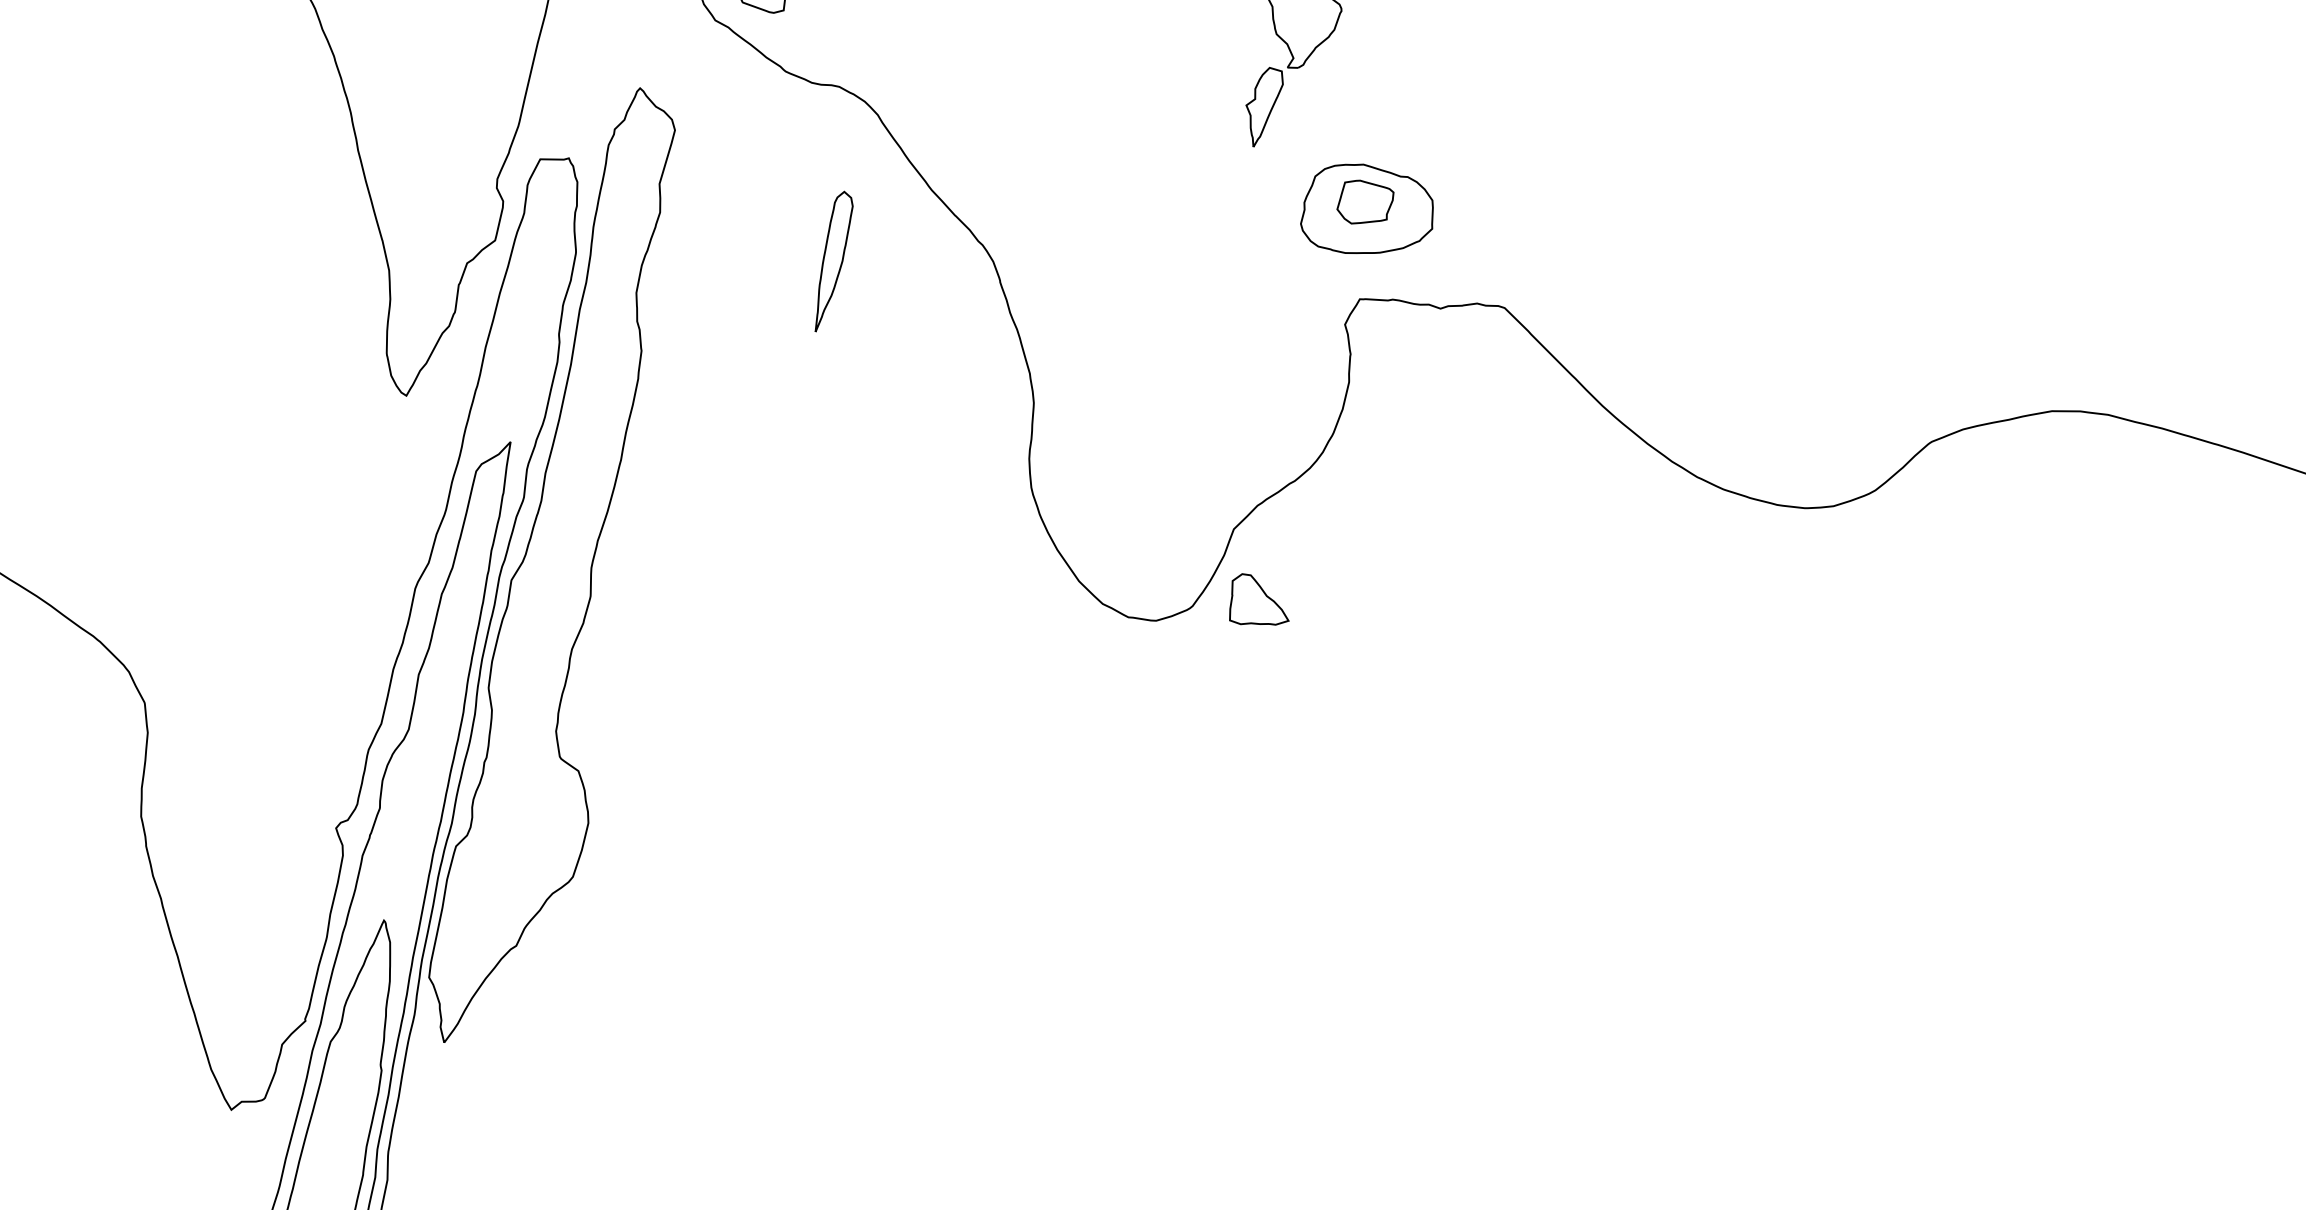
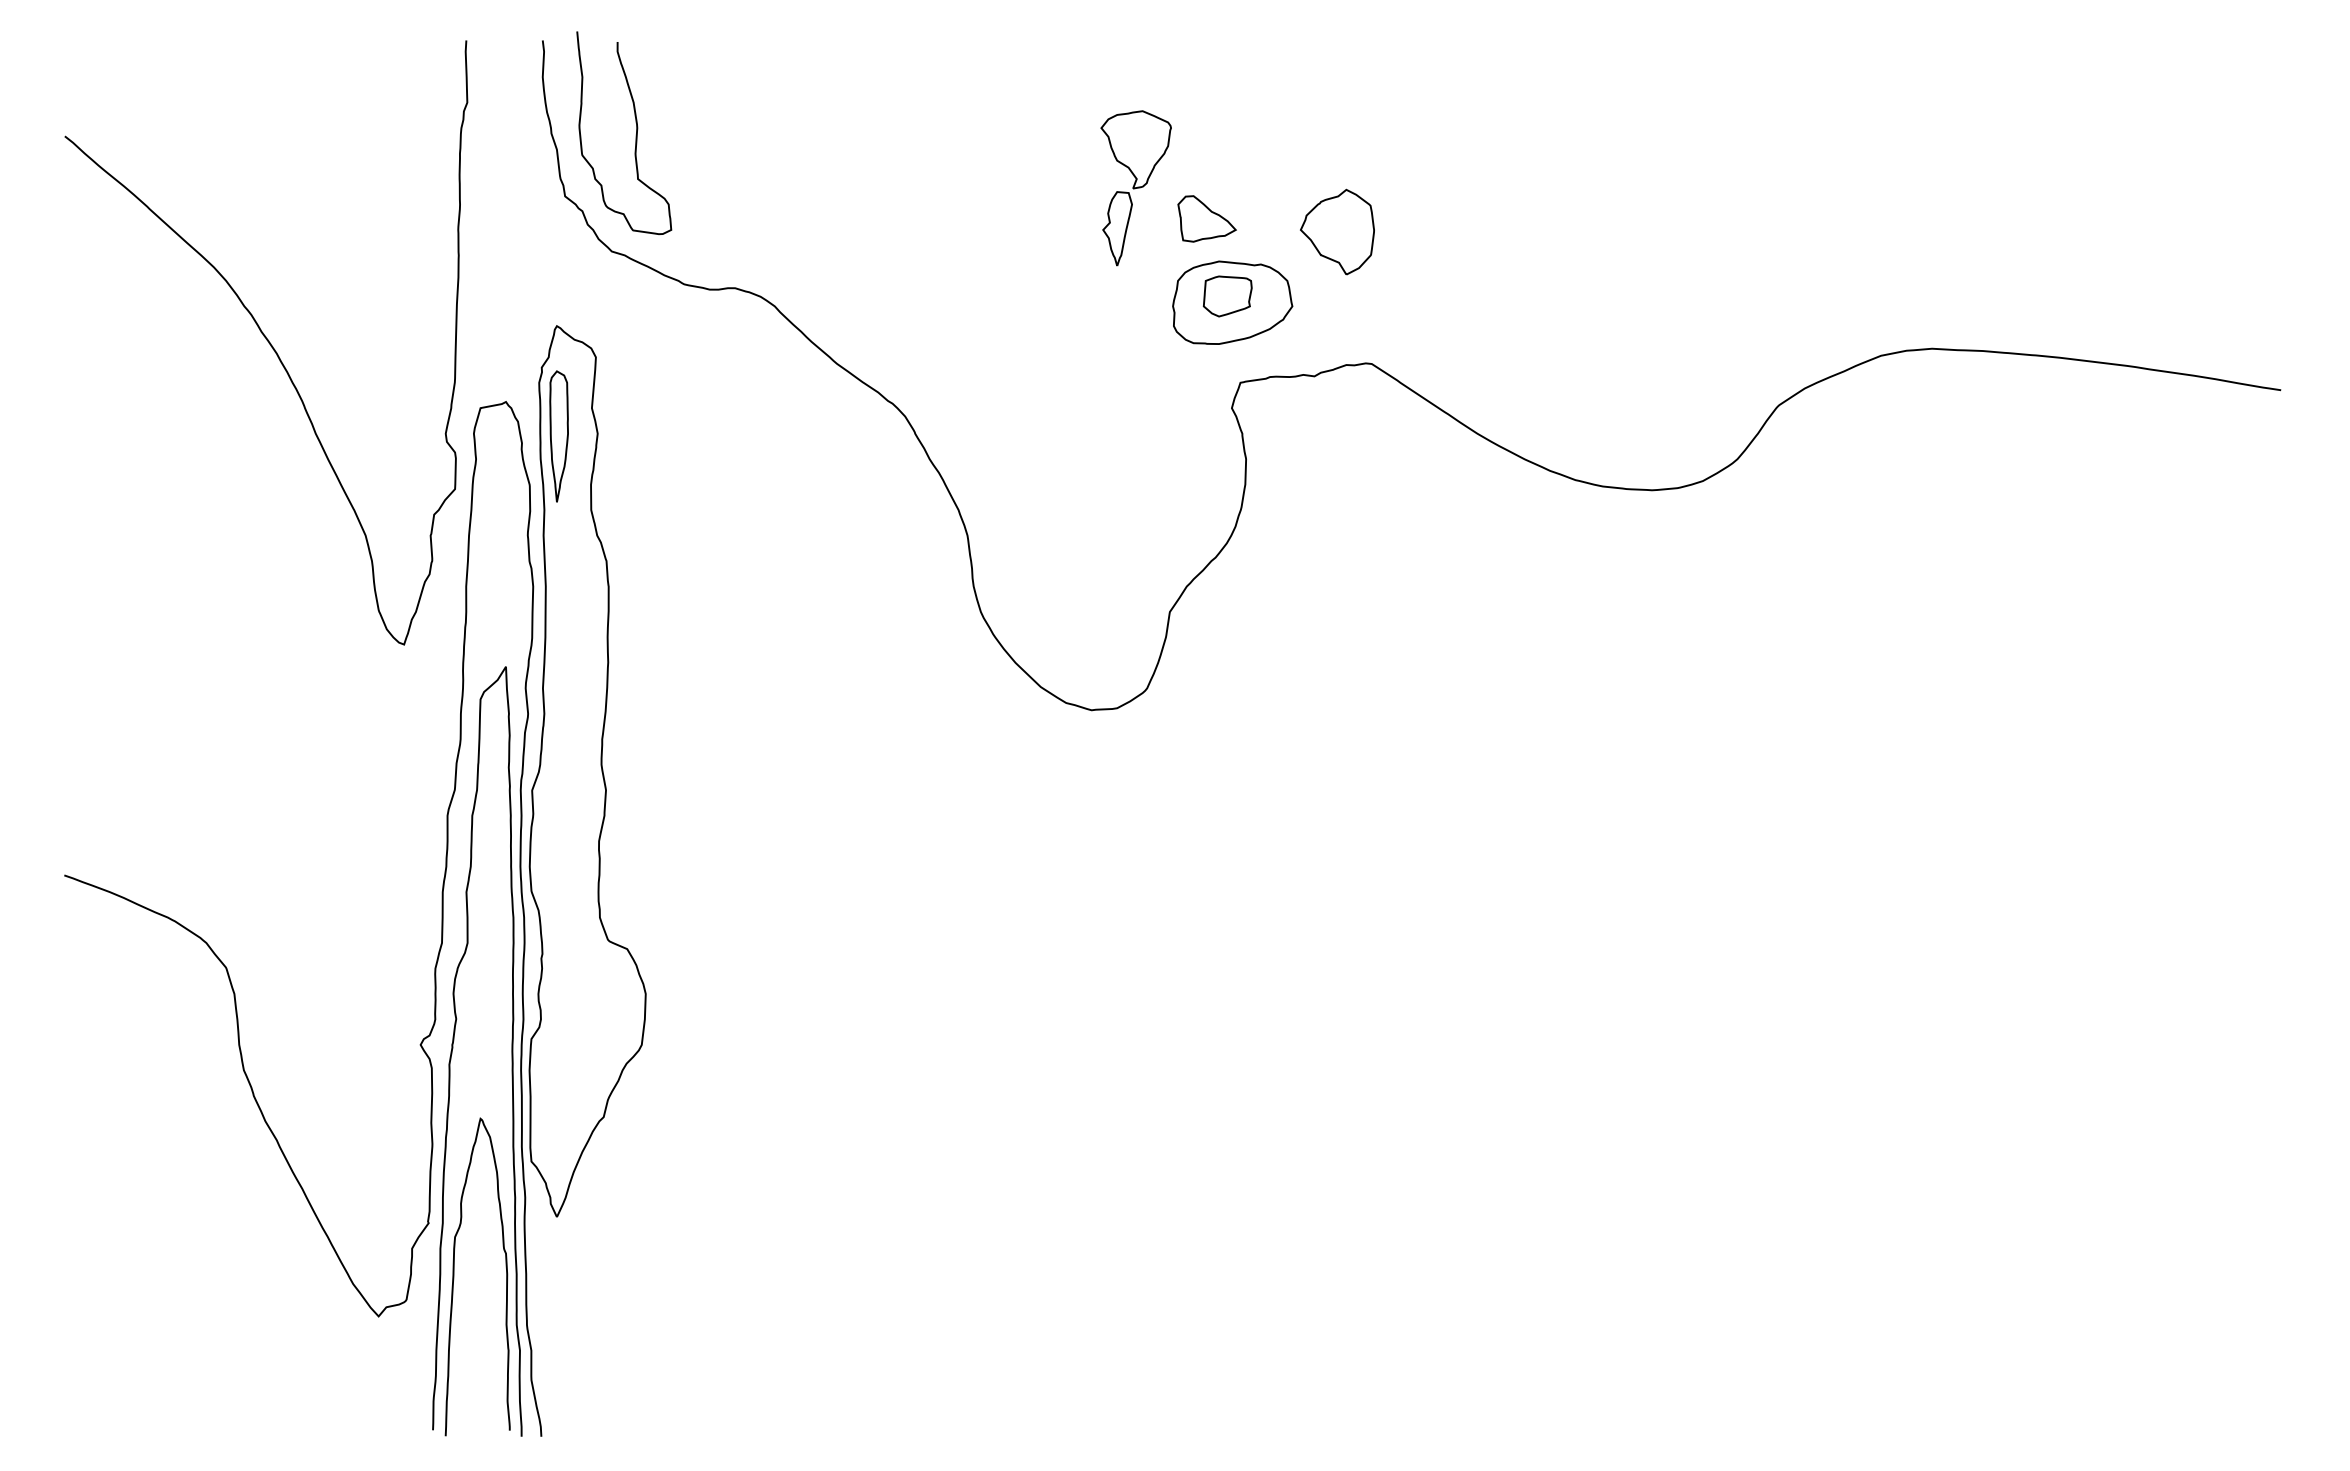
part: (1497, 158) -> (1337, 231), added
part: (831, 261) -> (558, 436), moved
part: (1259, 602) -> (1206, 218), moved

